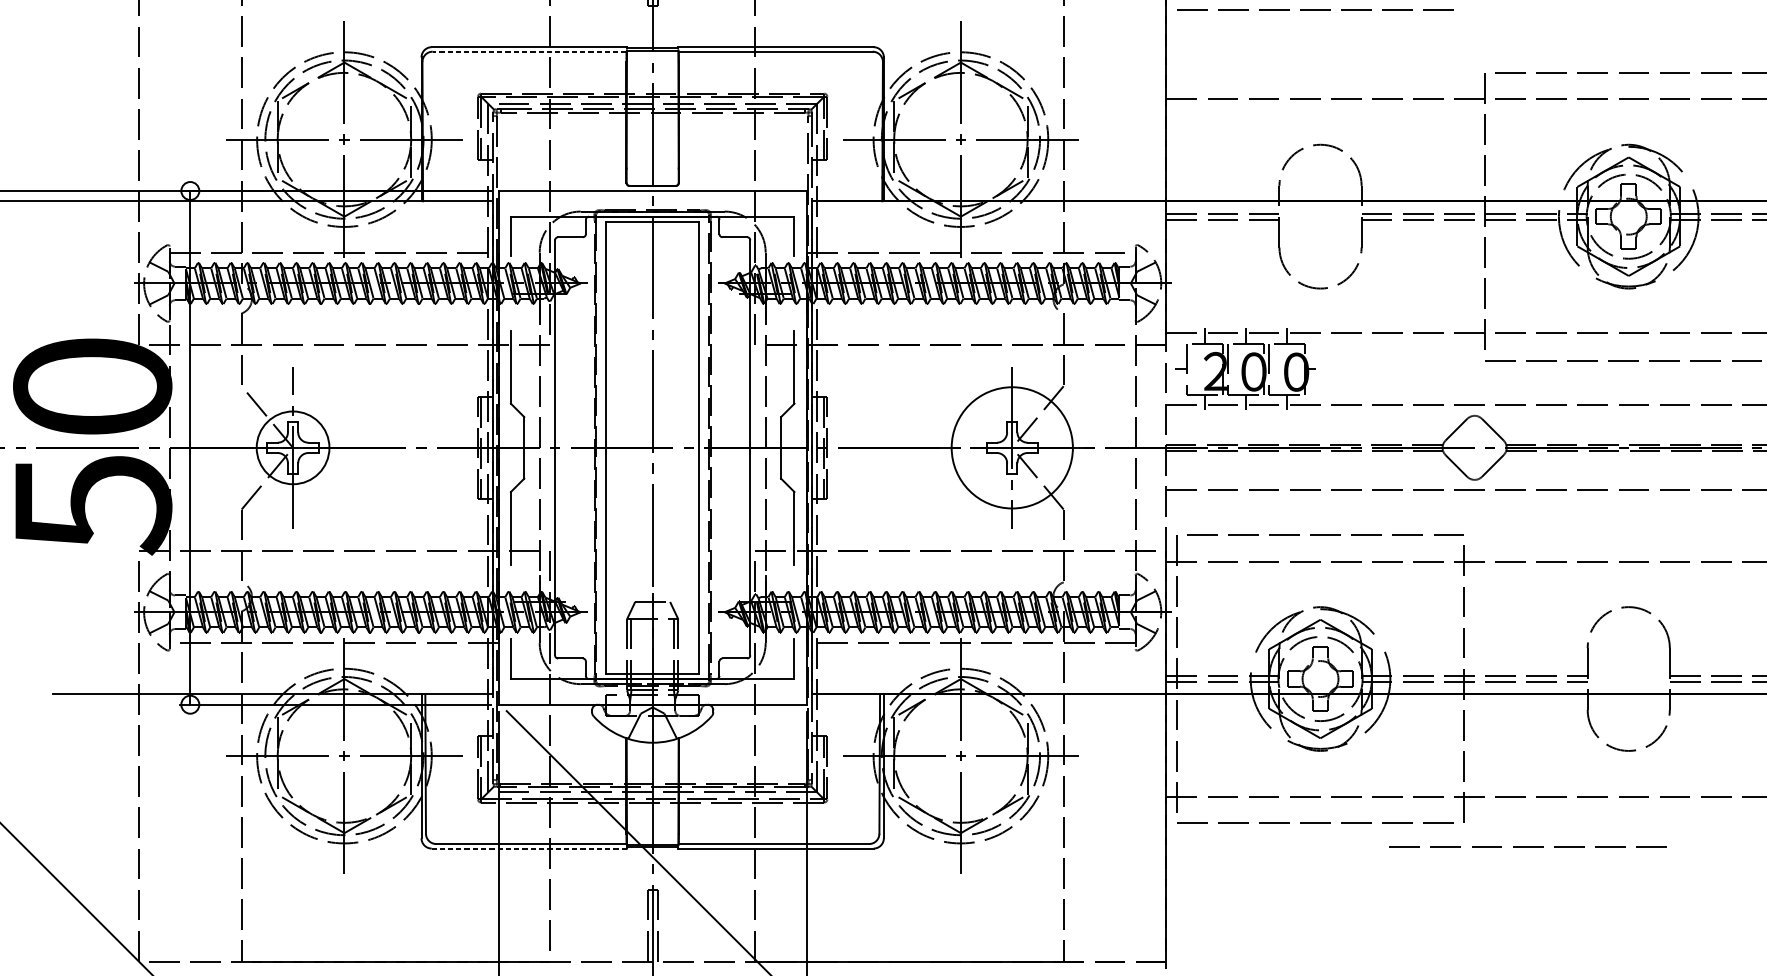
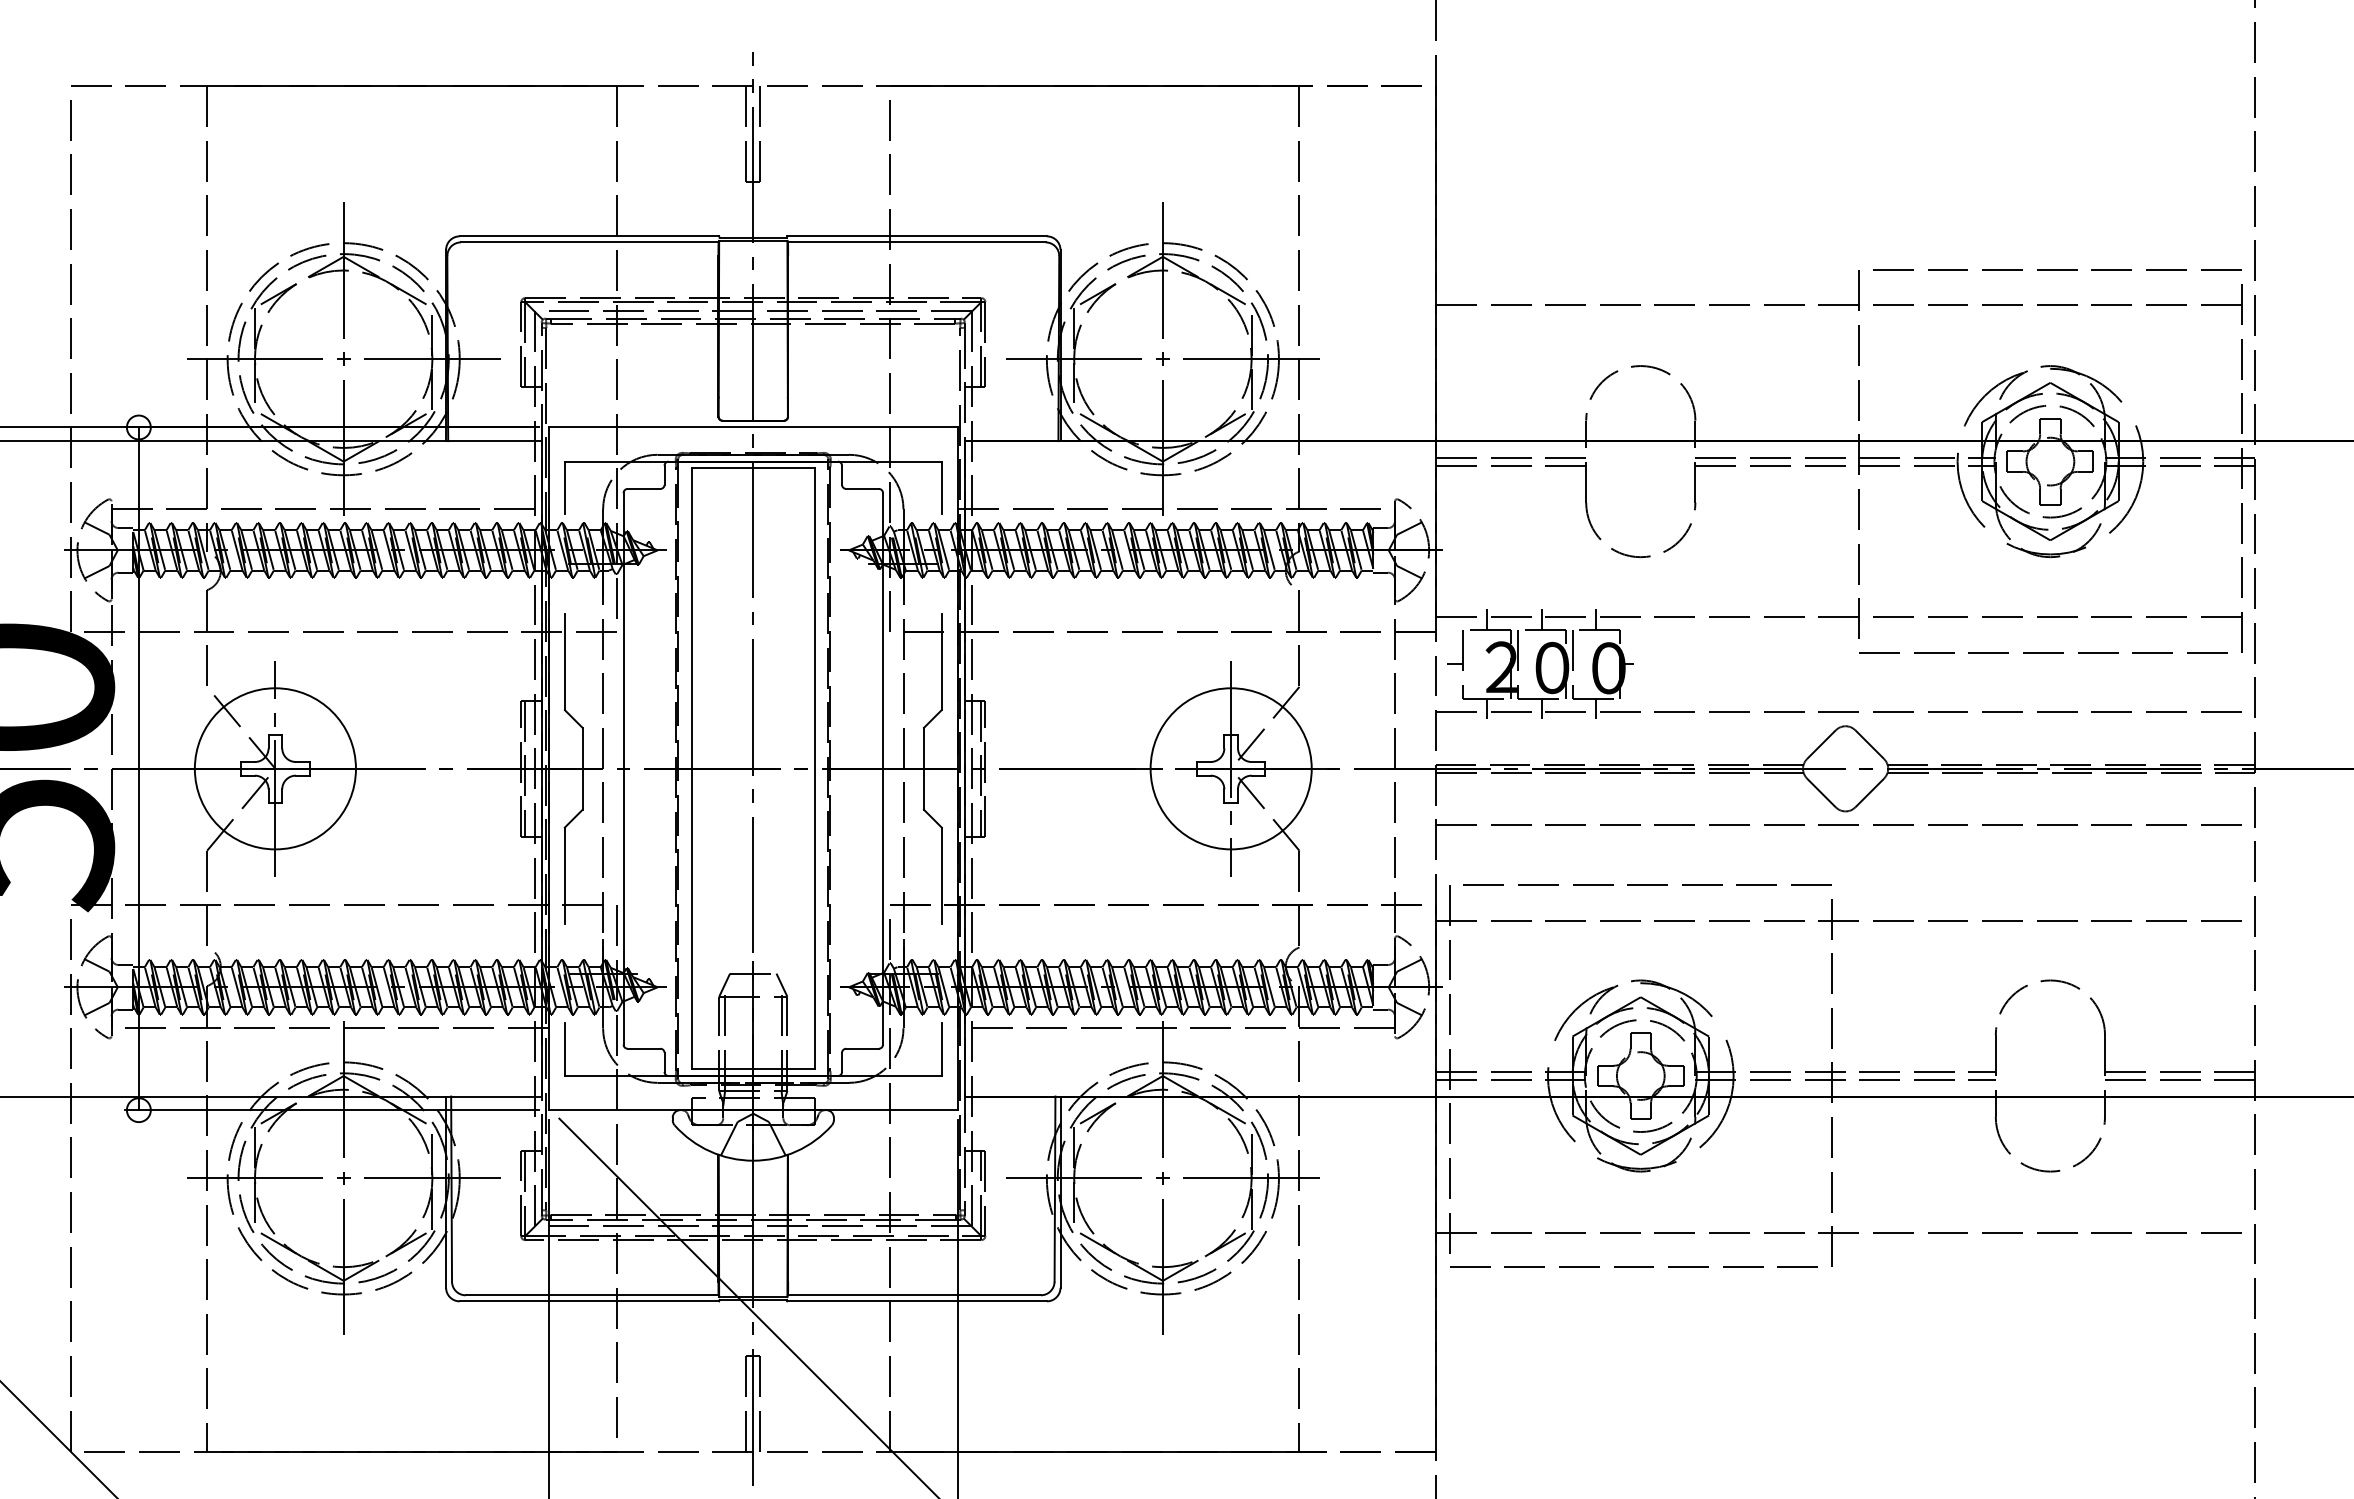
line: (1315, 9) -> (1633, 186), removed
line: (529, 51) -> (589, 242), dashed -> solid
circle: (292, 447) -> (274, 768), size x1.67
line: (1528, 847) -> (1916, 1299), removed
line: (529, 848) -> (589, 1301), dashed -> solid

